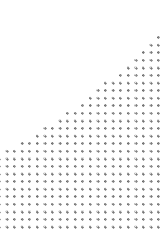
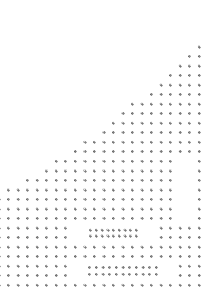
part: (146, 150) -> (184, 189), removed
part: (90, 185) -> (113, 232), size x0.6
part: (97, 215) -> (122, 270), size x0.7

